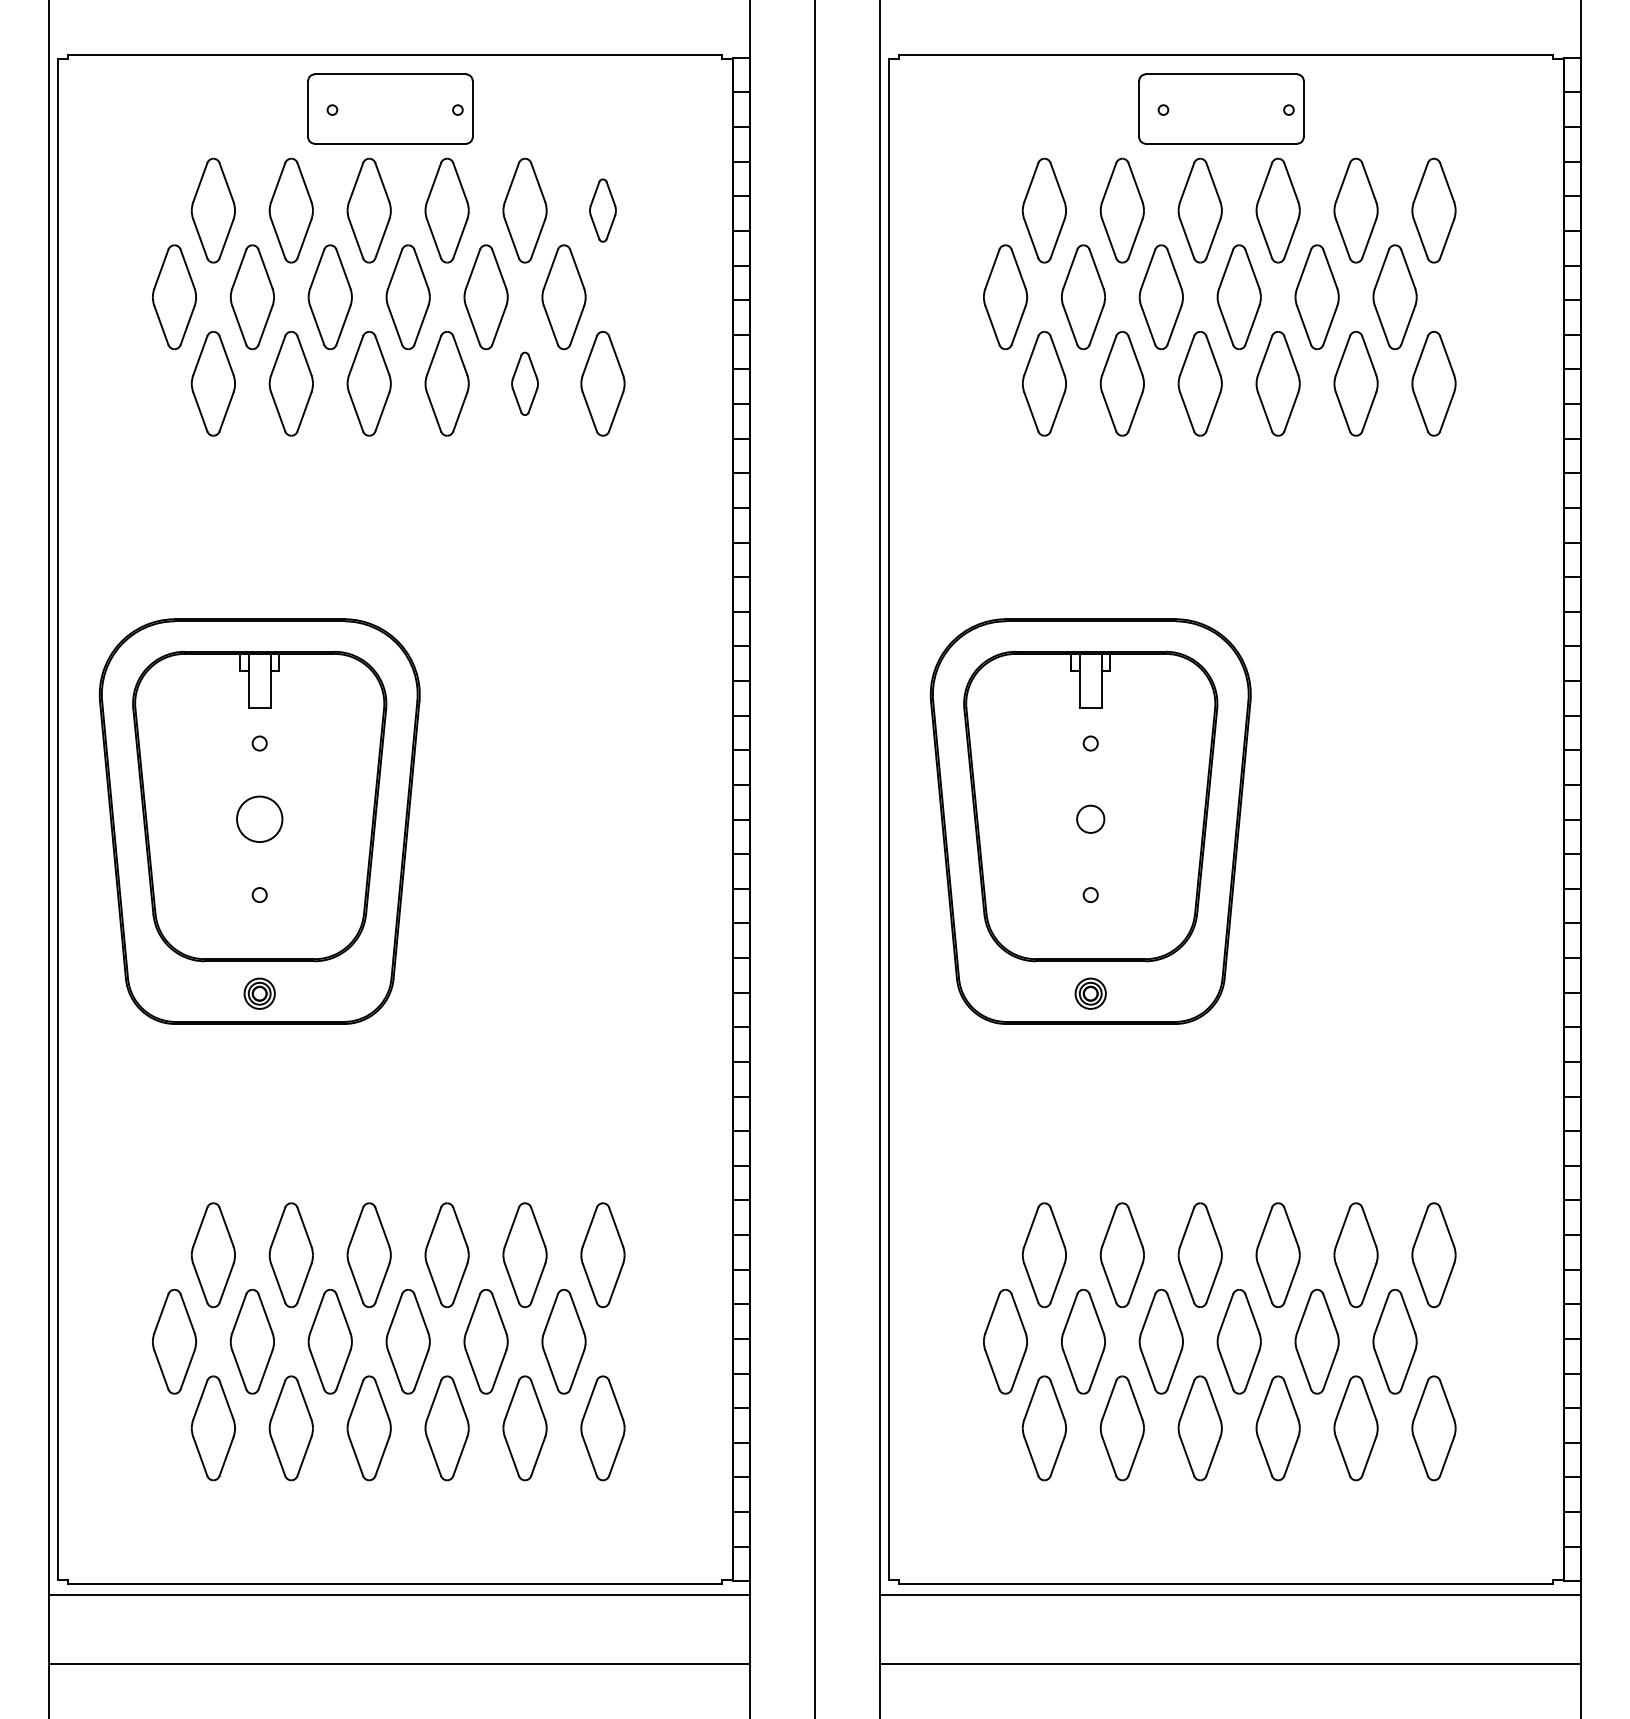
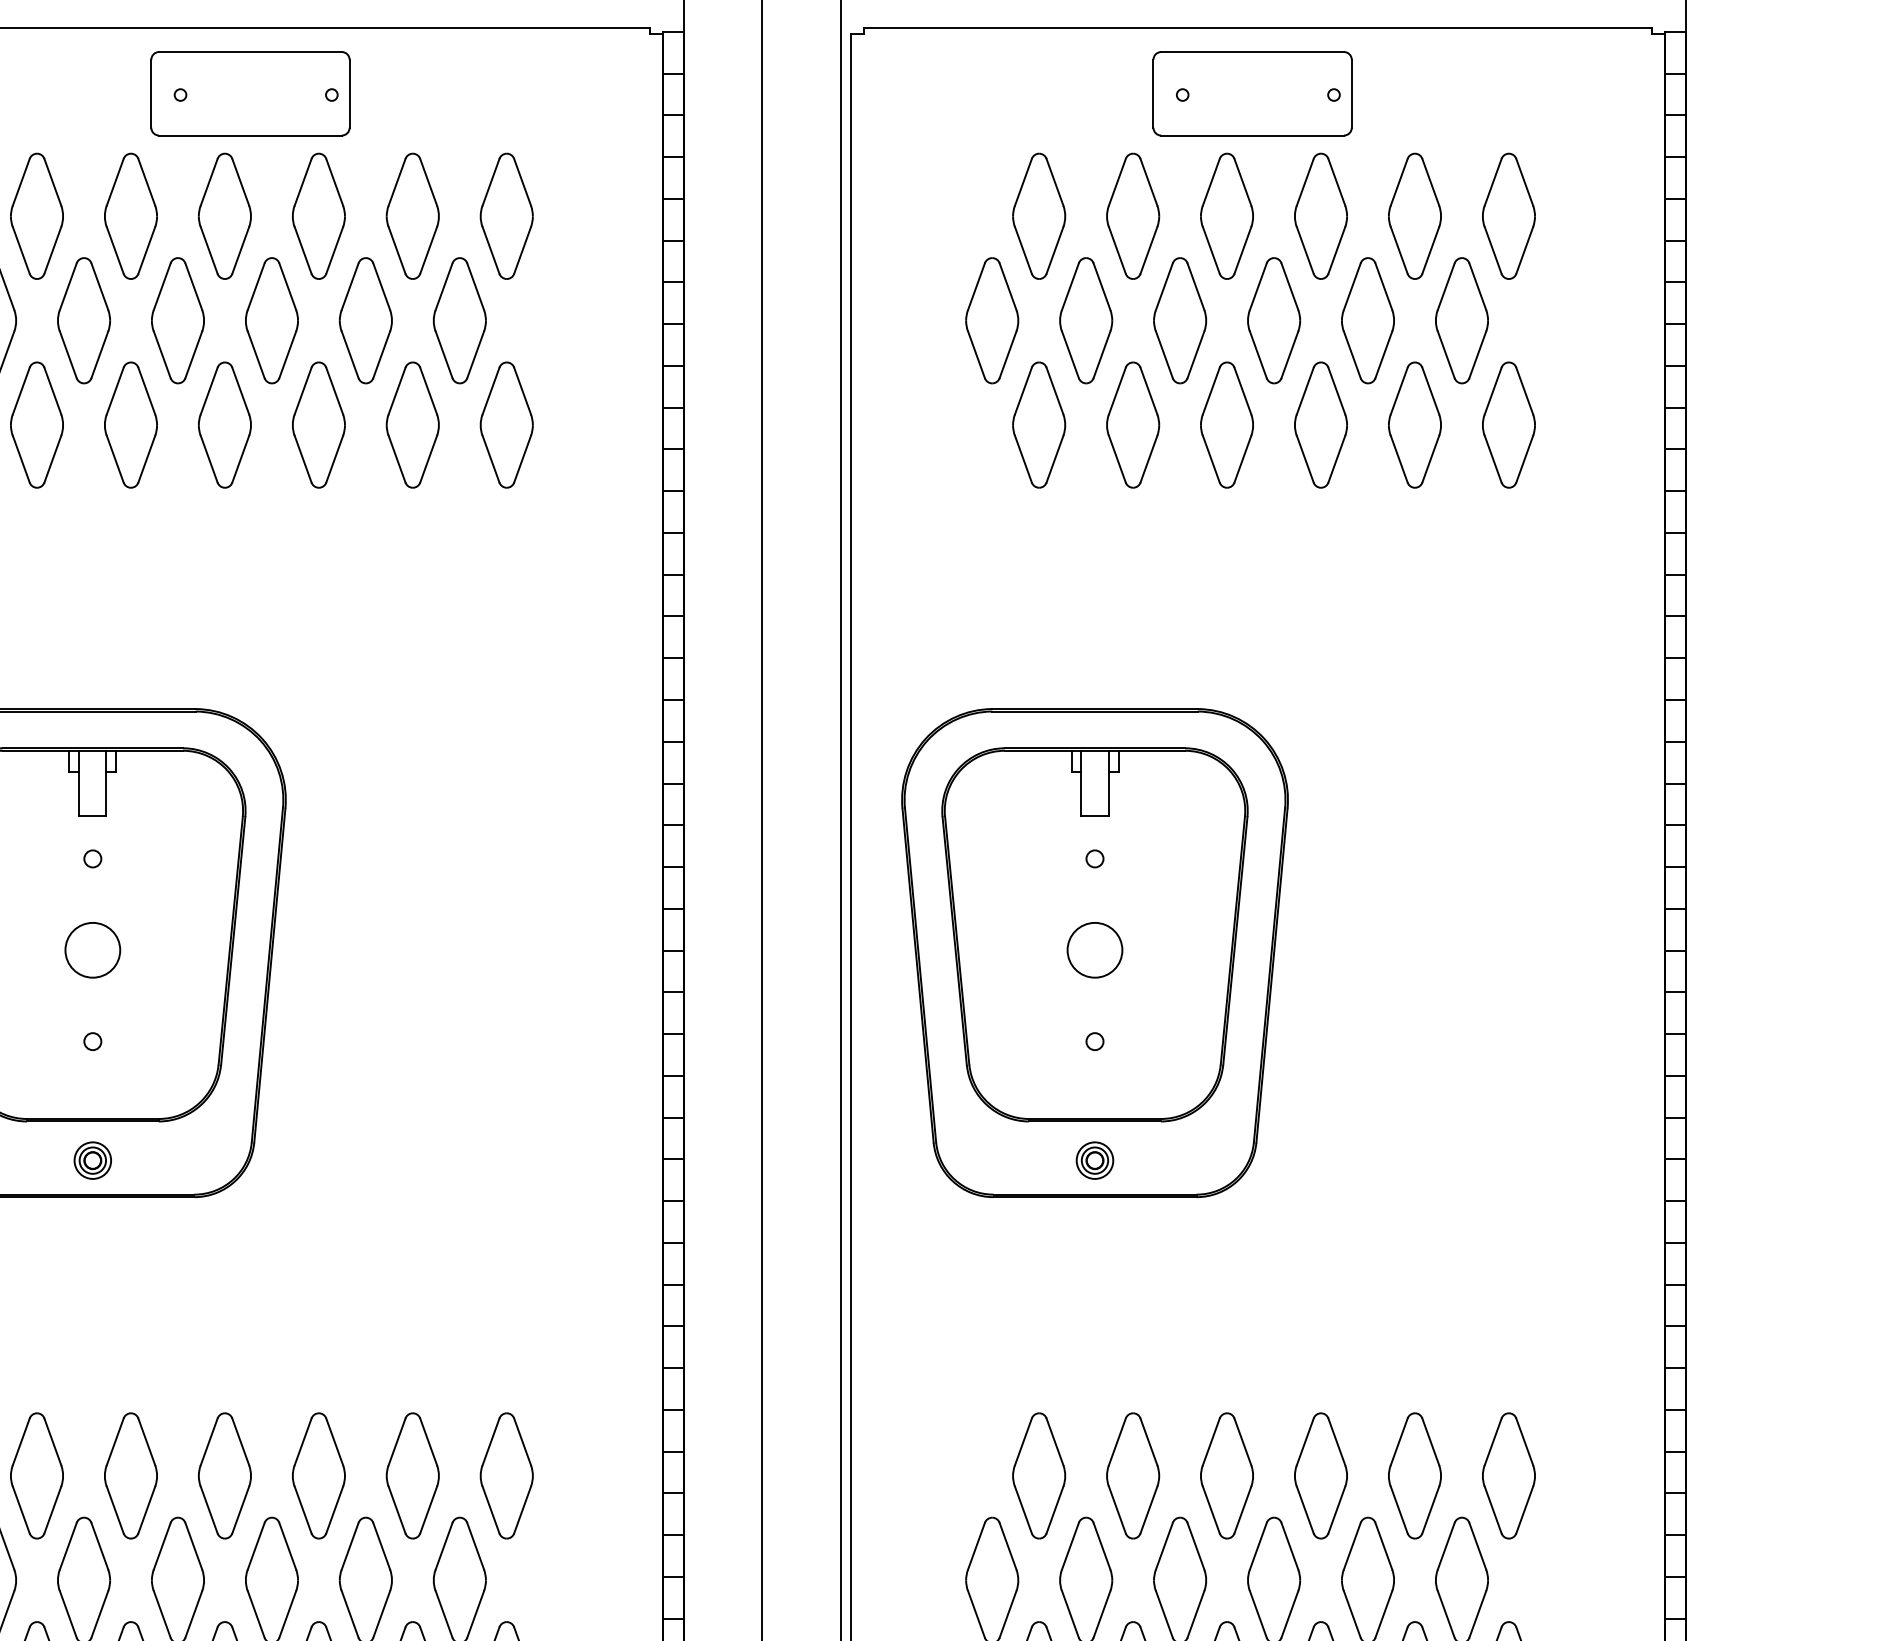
part: (602, 210) -> (506, 216), size x1.67
part: (524, 383) -> (412, 424), size x1.67
circle: (1090, 819) -> (1094, 950), size x1.67

